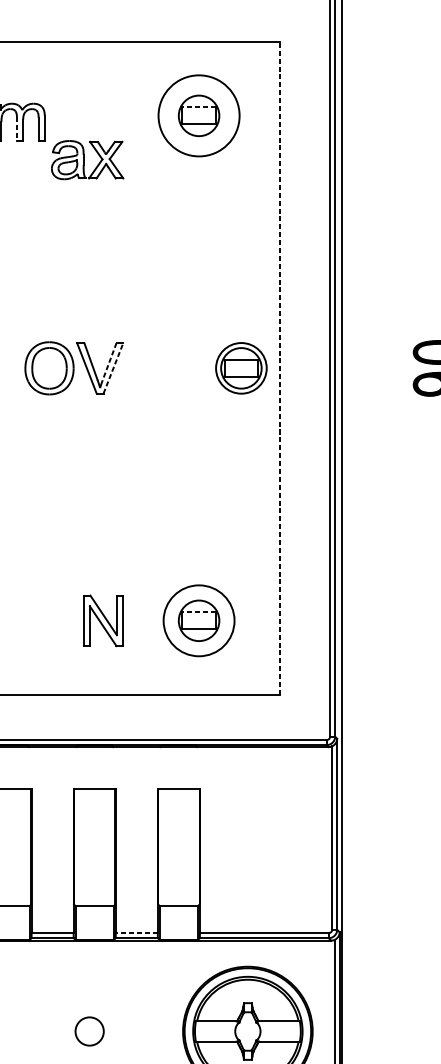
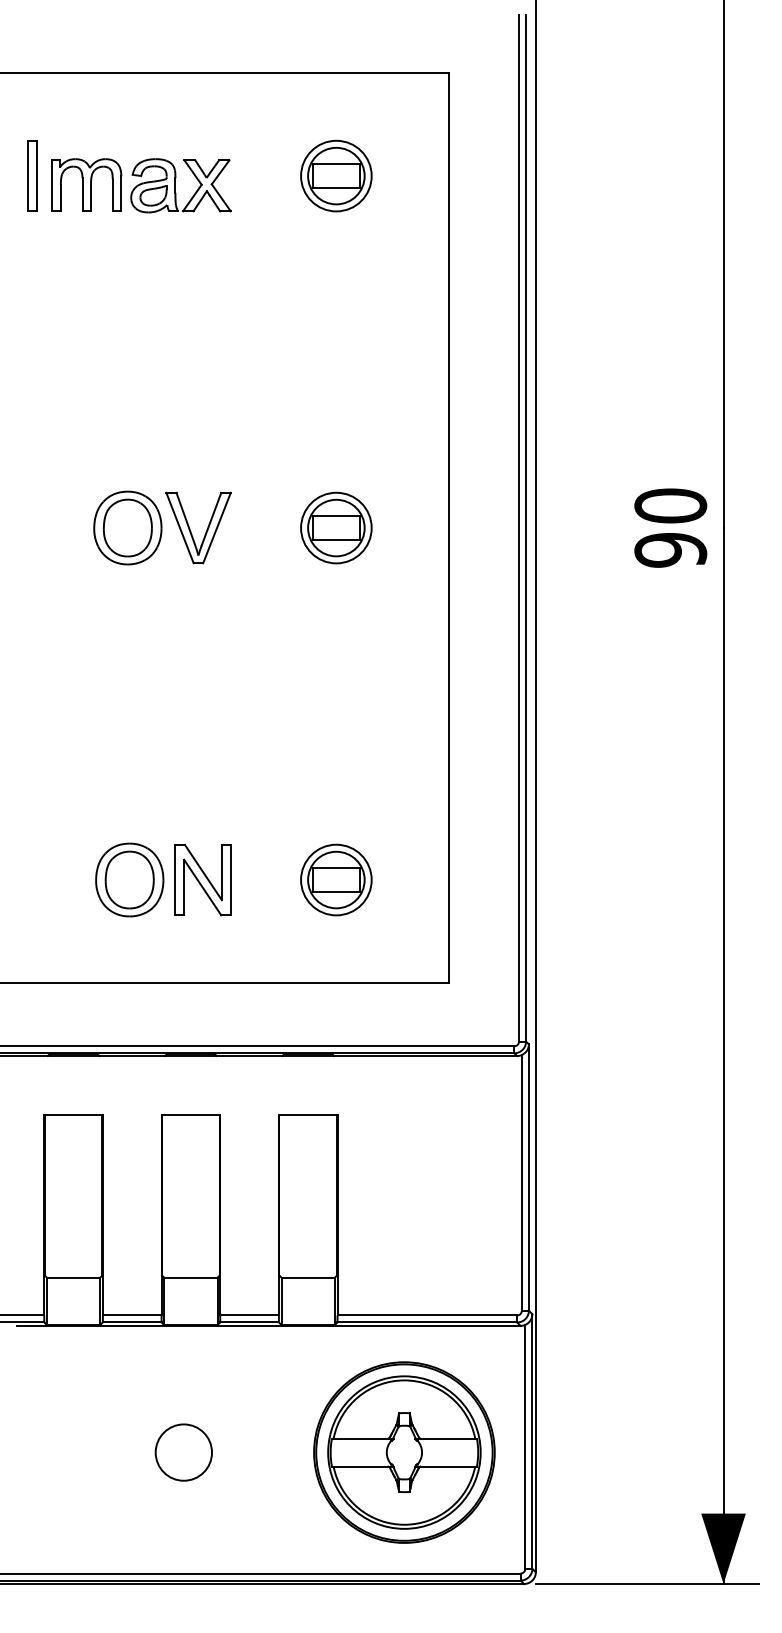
line: (198, 107) -> (335, 164), dashed -> solid
circle: (199, 115) -> (336, 175), size x0.62
line: (16, 129) -> (82, 194), dashed -> solid
part: (87, 159) -> (180, 185), moved
line: (109, 362) -> (211, 519), dashed -> solid
part: (241, 367) -> (336, 527), moved
line: (280, 367) -> (449, 527), dashed -> solid
line: (113, 368) -> (217, 528), dashed -> solid
line: (198, 612) -> (335, 868), dashed -> solid
part: (50, 620) -> (129, 879), added
circle: (199, 620) -> (336, 879), size x0.71
line: (136, 933) -> (249, 1315), dashed -> solid
circle: (89, 1031) -> (183, 1452), size x1.43

